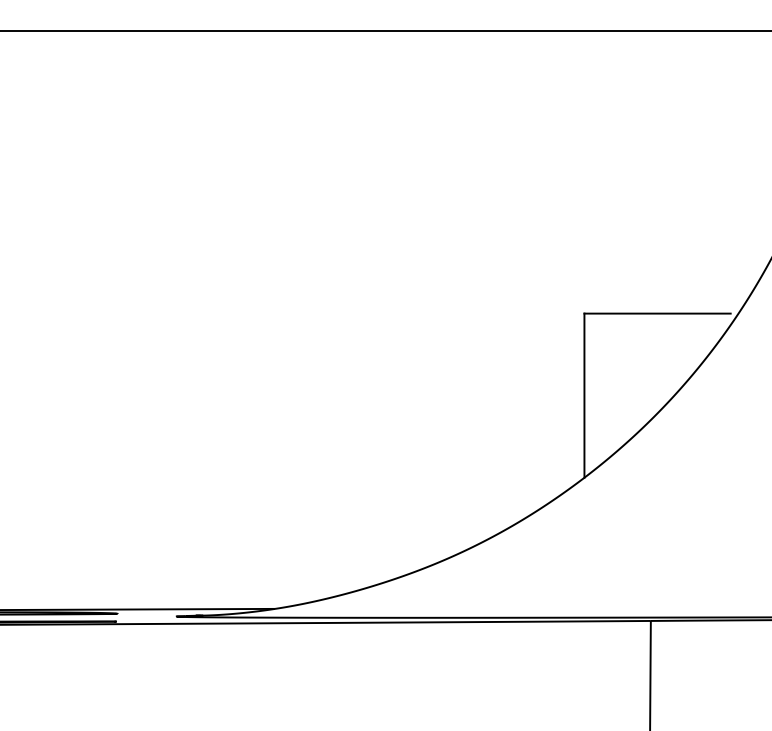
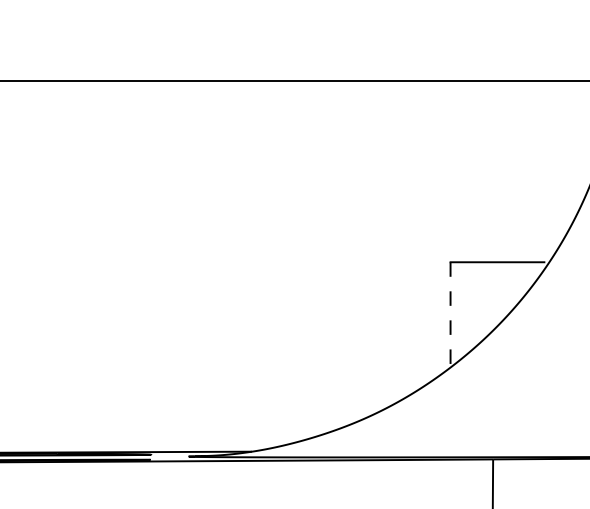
line: (584, 395) -> (450, 314), solid -> dashed

